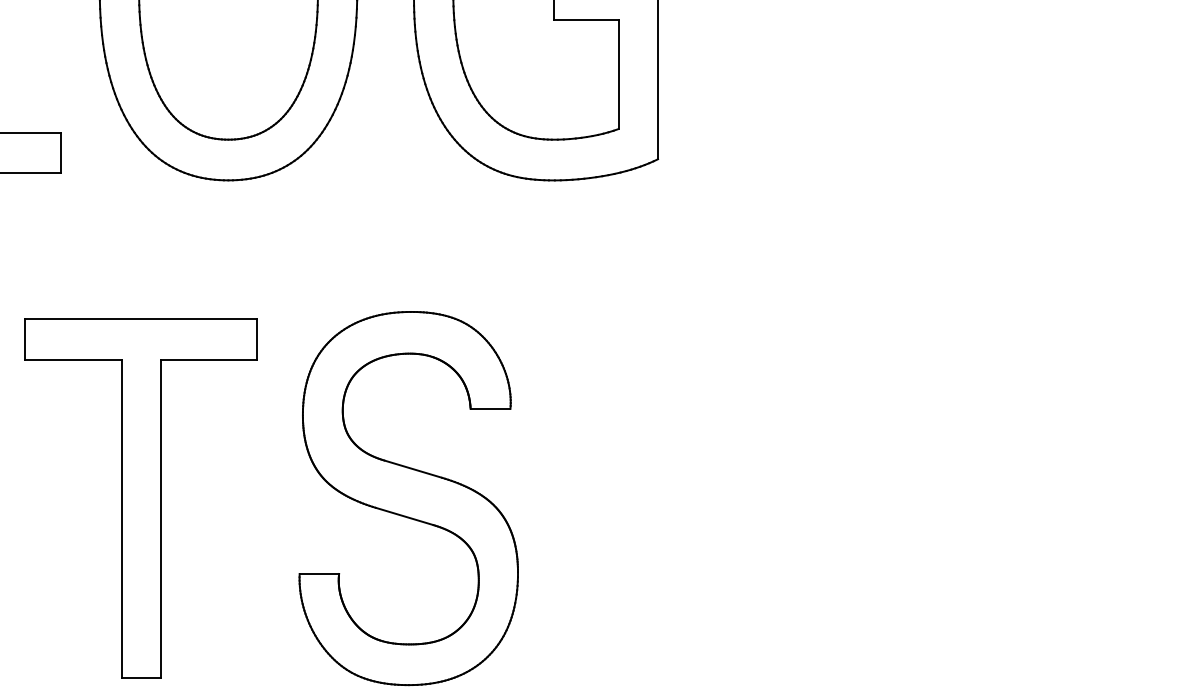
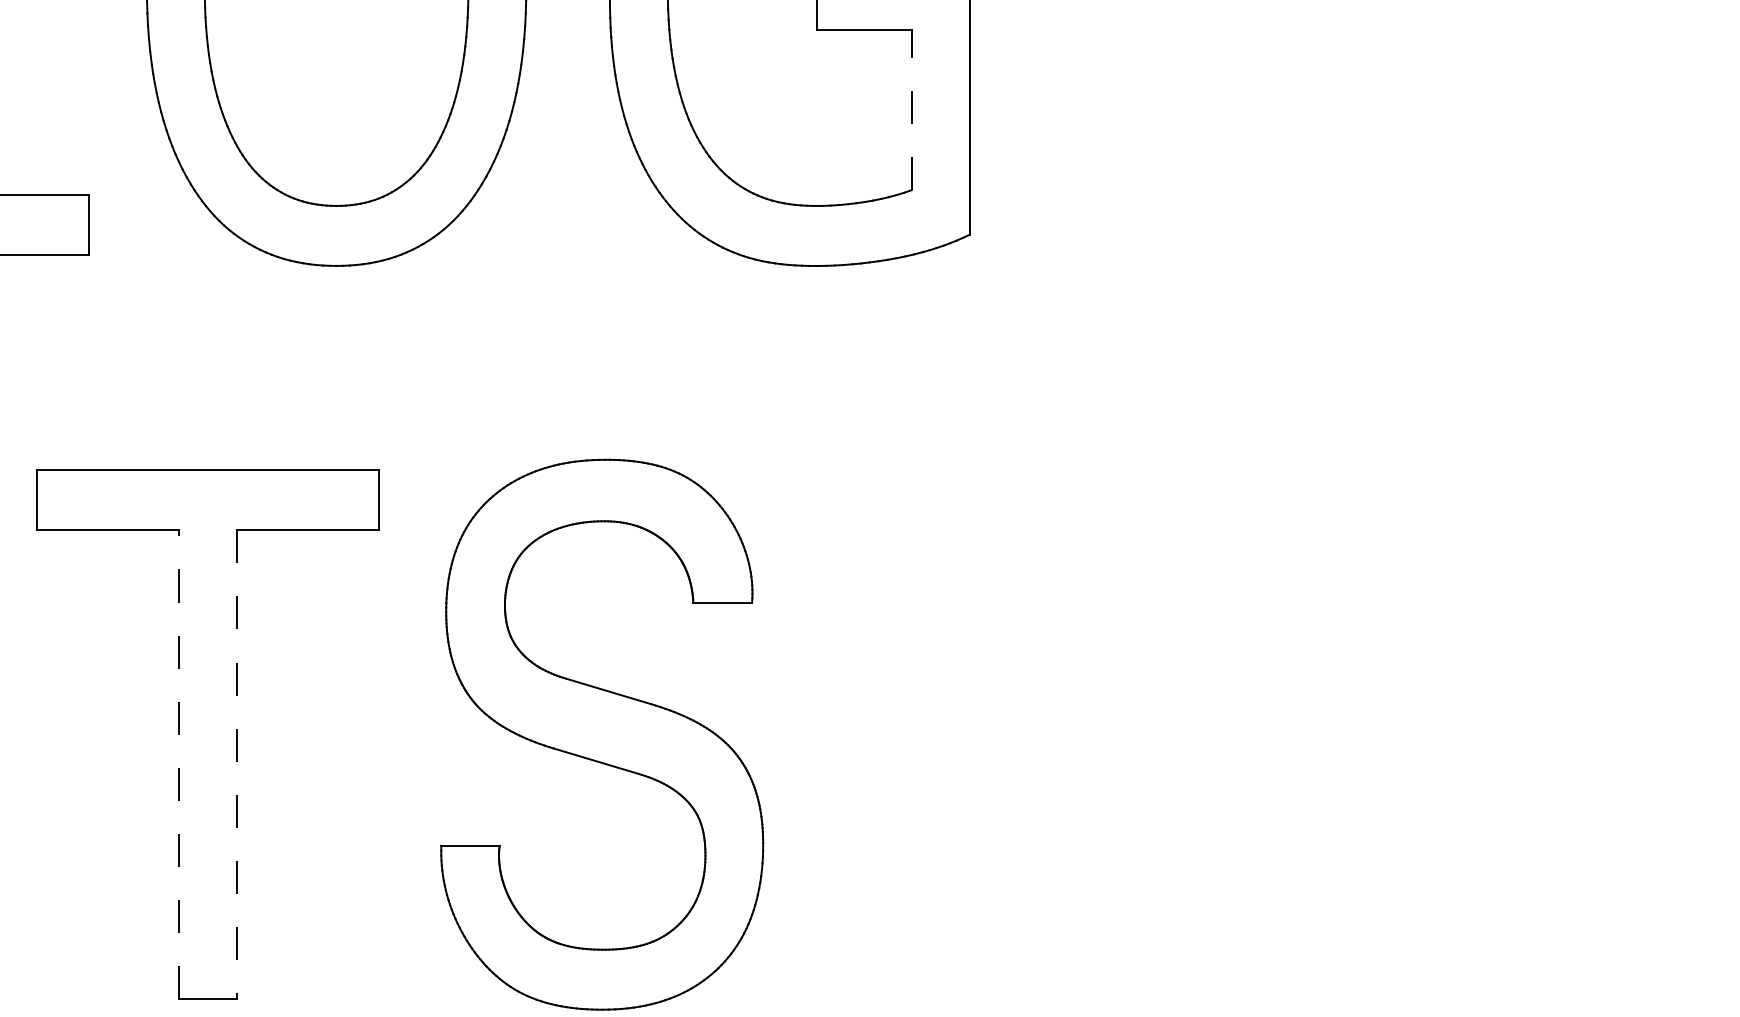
line: (618, 74) -> (911, 109), solid -> dashed
line: (121, 518) -> (178, 764), solid -> dashed
line: (160, 519) -> (236, 765), solid -> dashed

